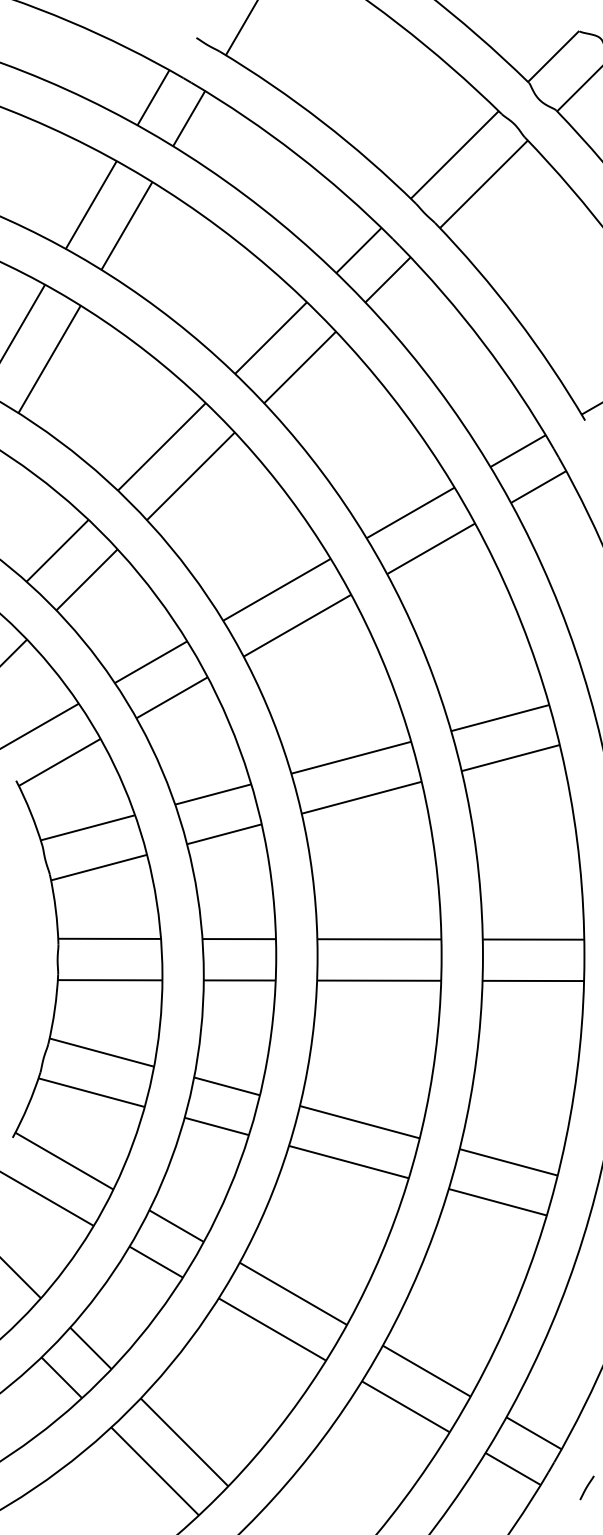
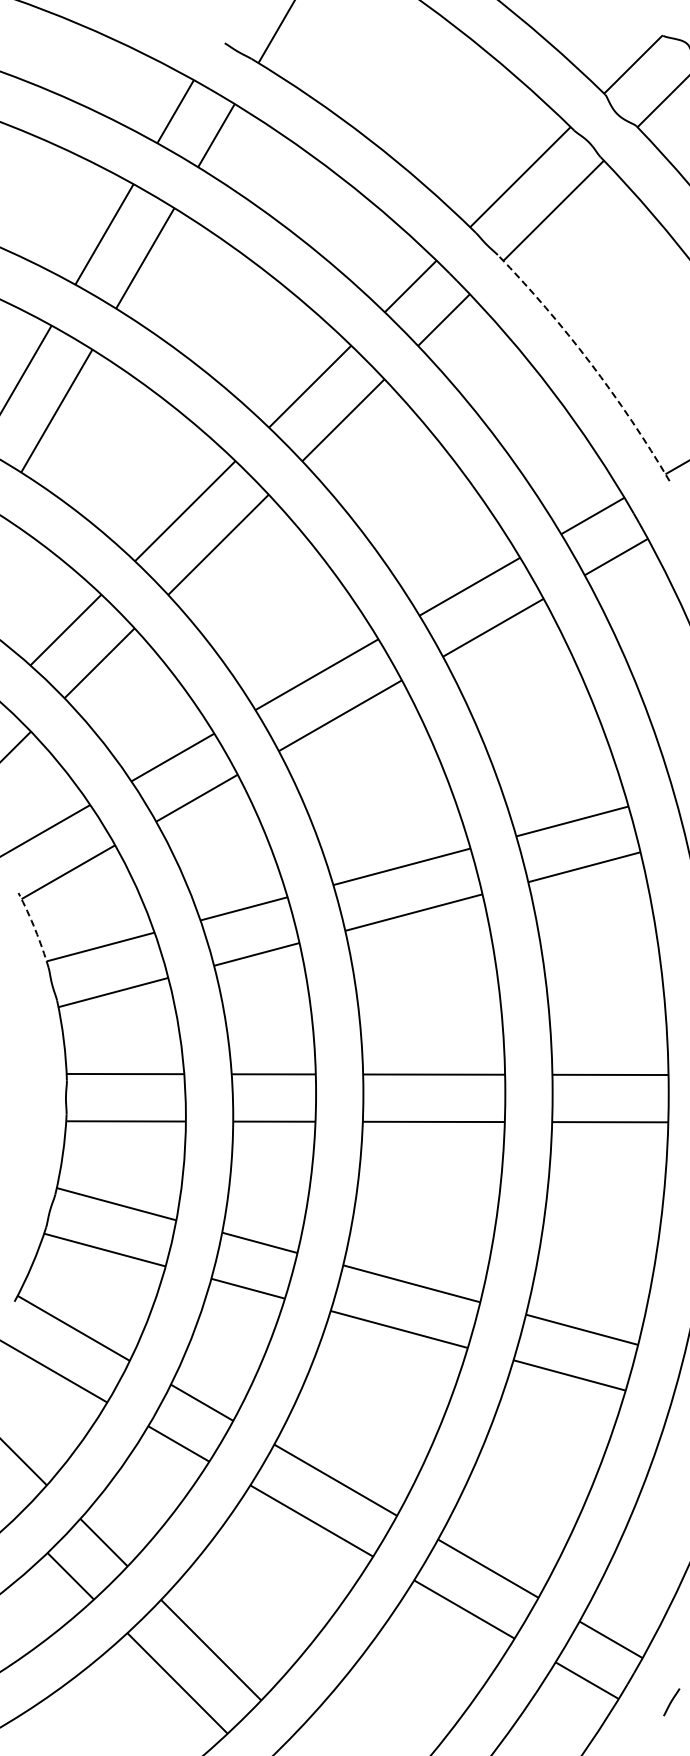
arc: (516, 317) -> (590, 363), solid -> dashed
arc: (30, 812) -> (35, 929), solid -> dashed

